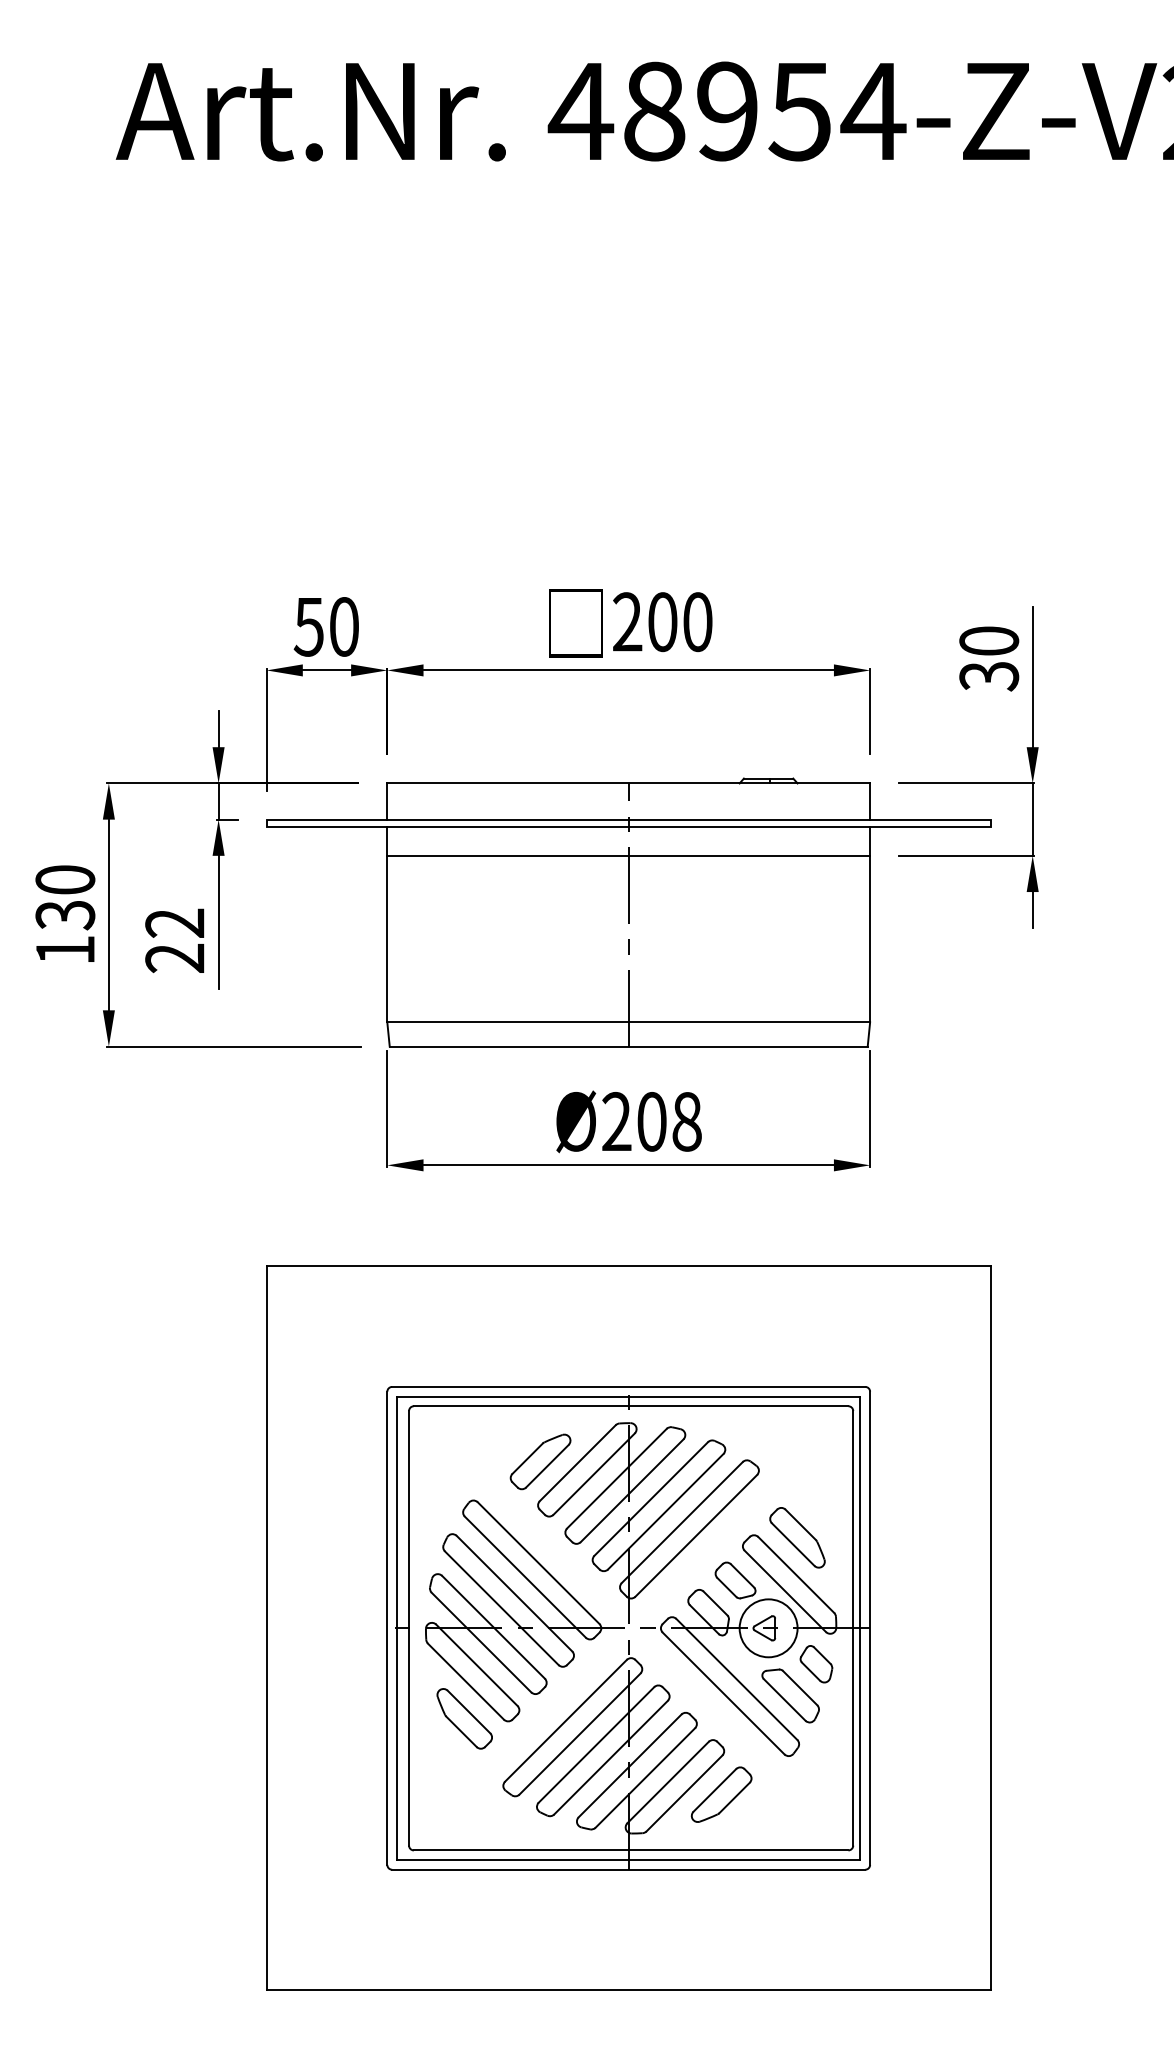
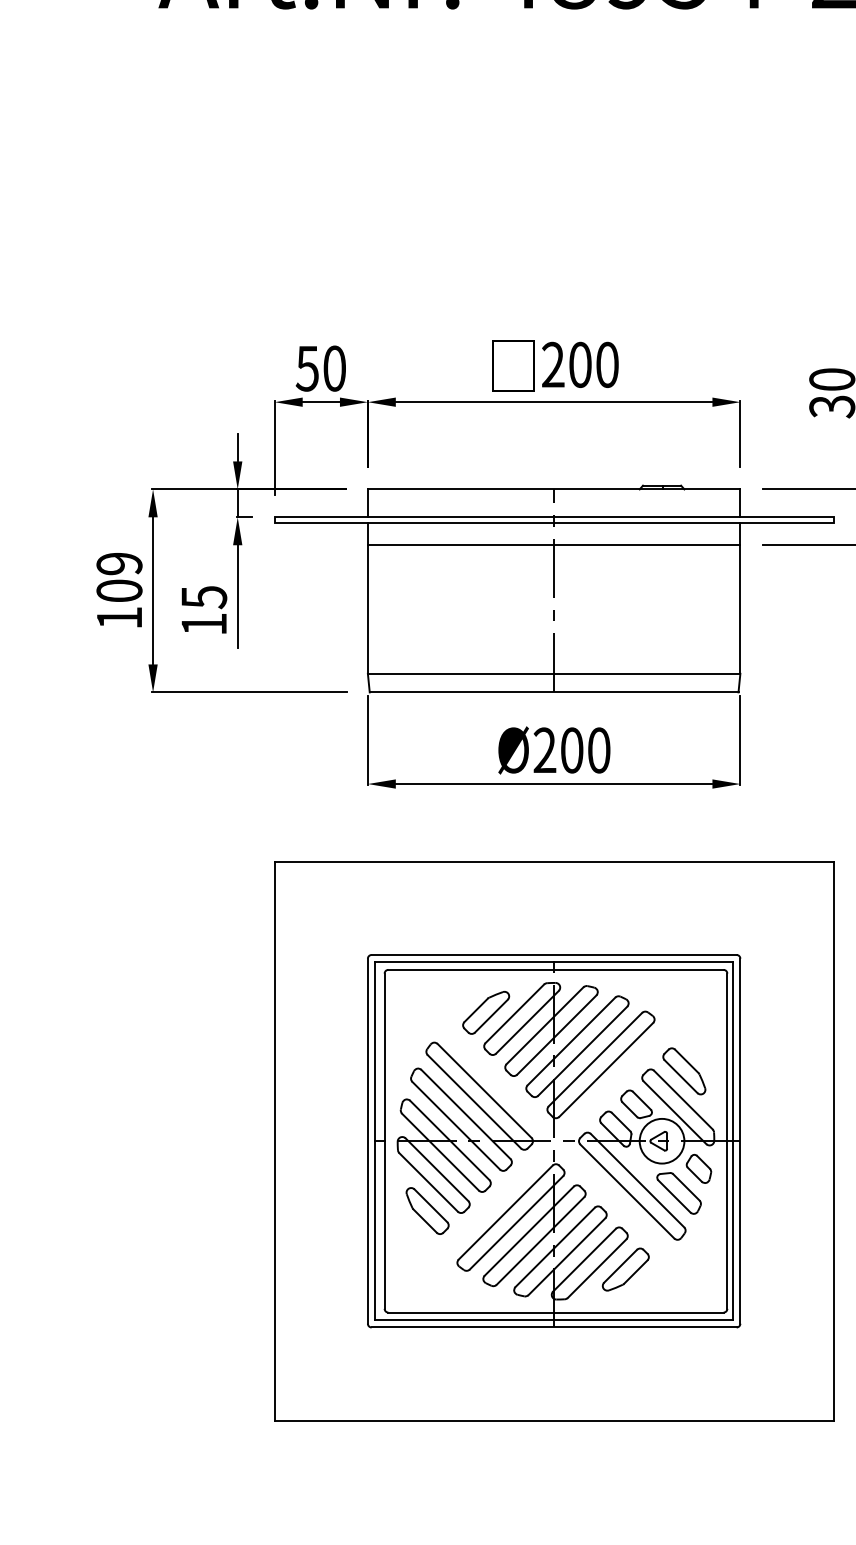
text: (65, 897) -> (119, 577), 130 -> 109
text: (175, 940) -> (204, 610), 22 -> 15
text: (686, 1121) -> (598, 750), Ø208 -> Ø200

